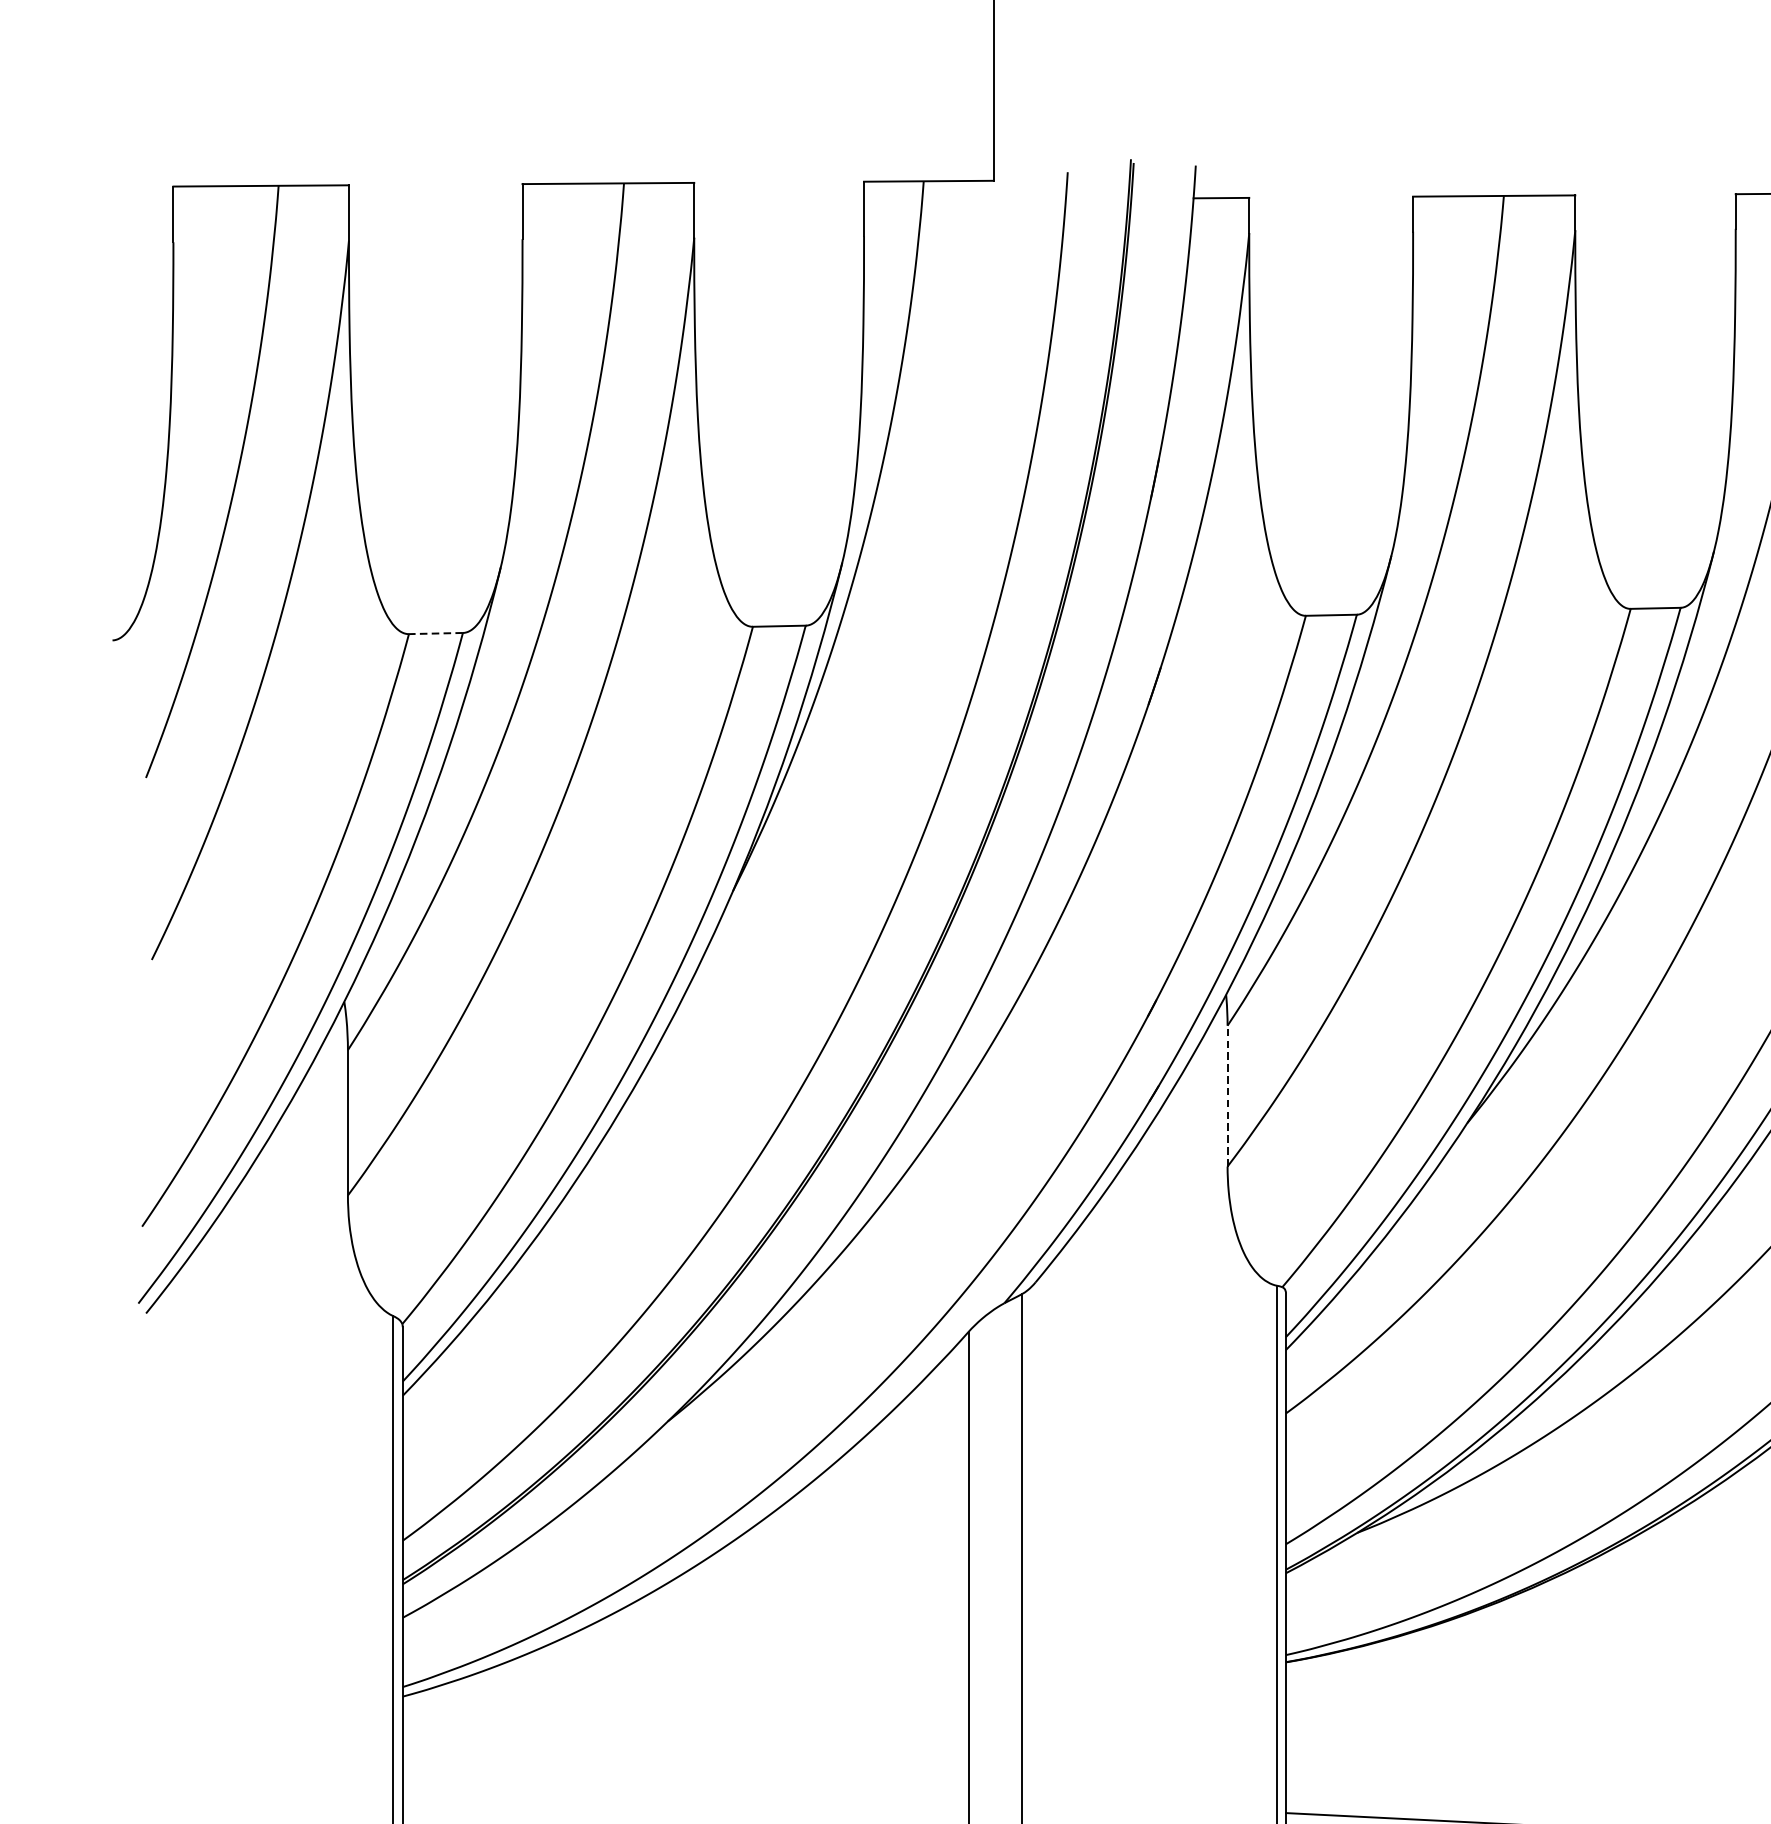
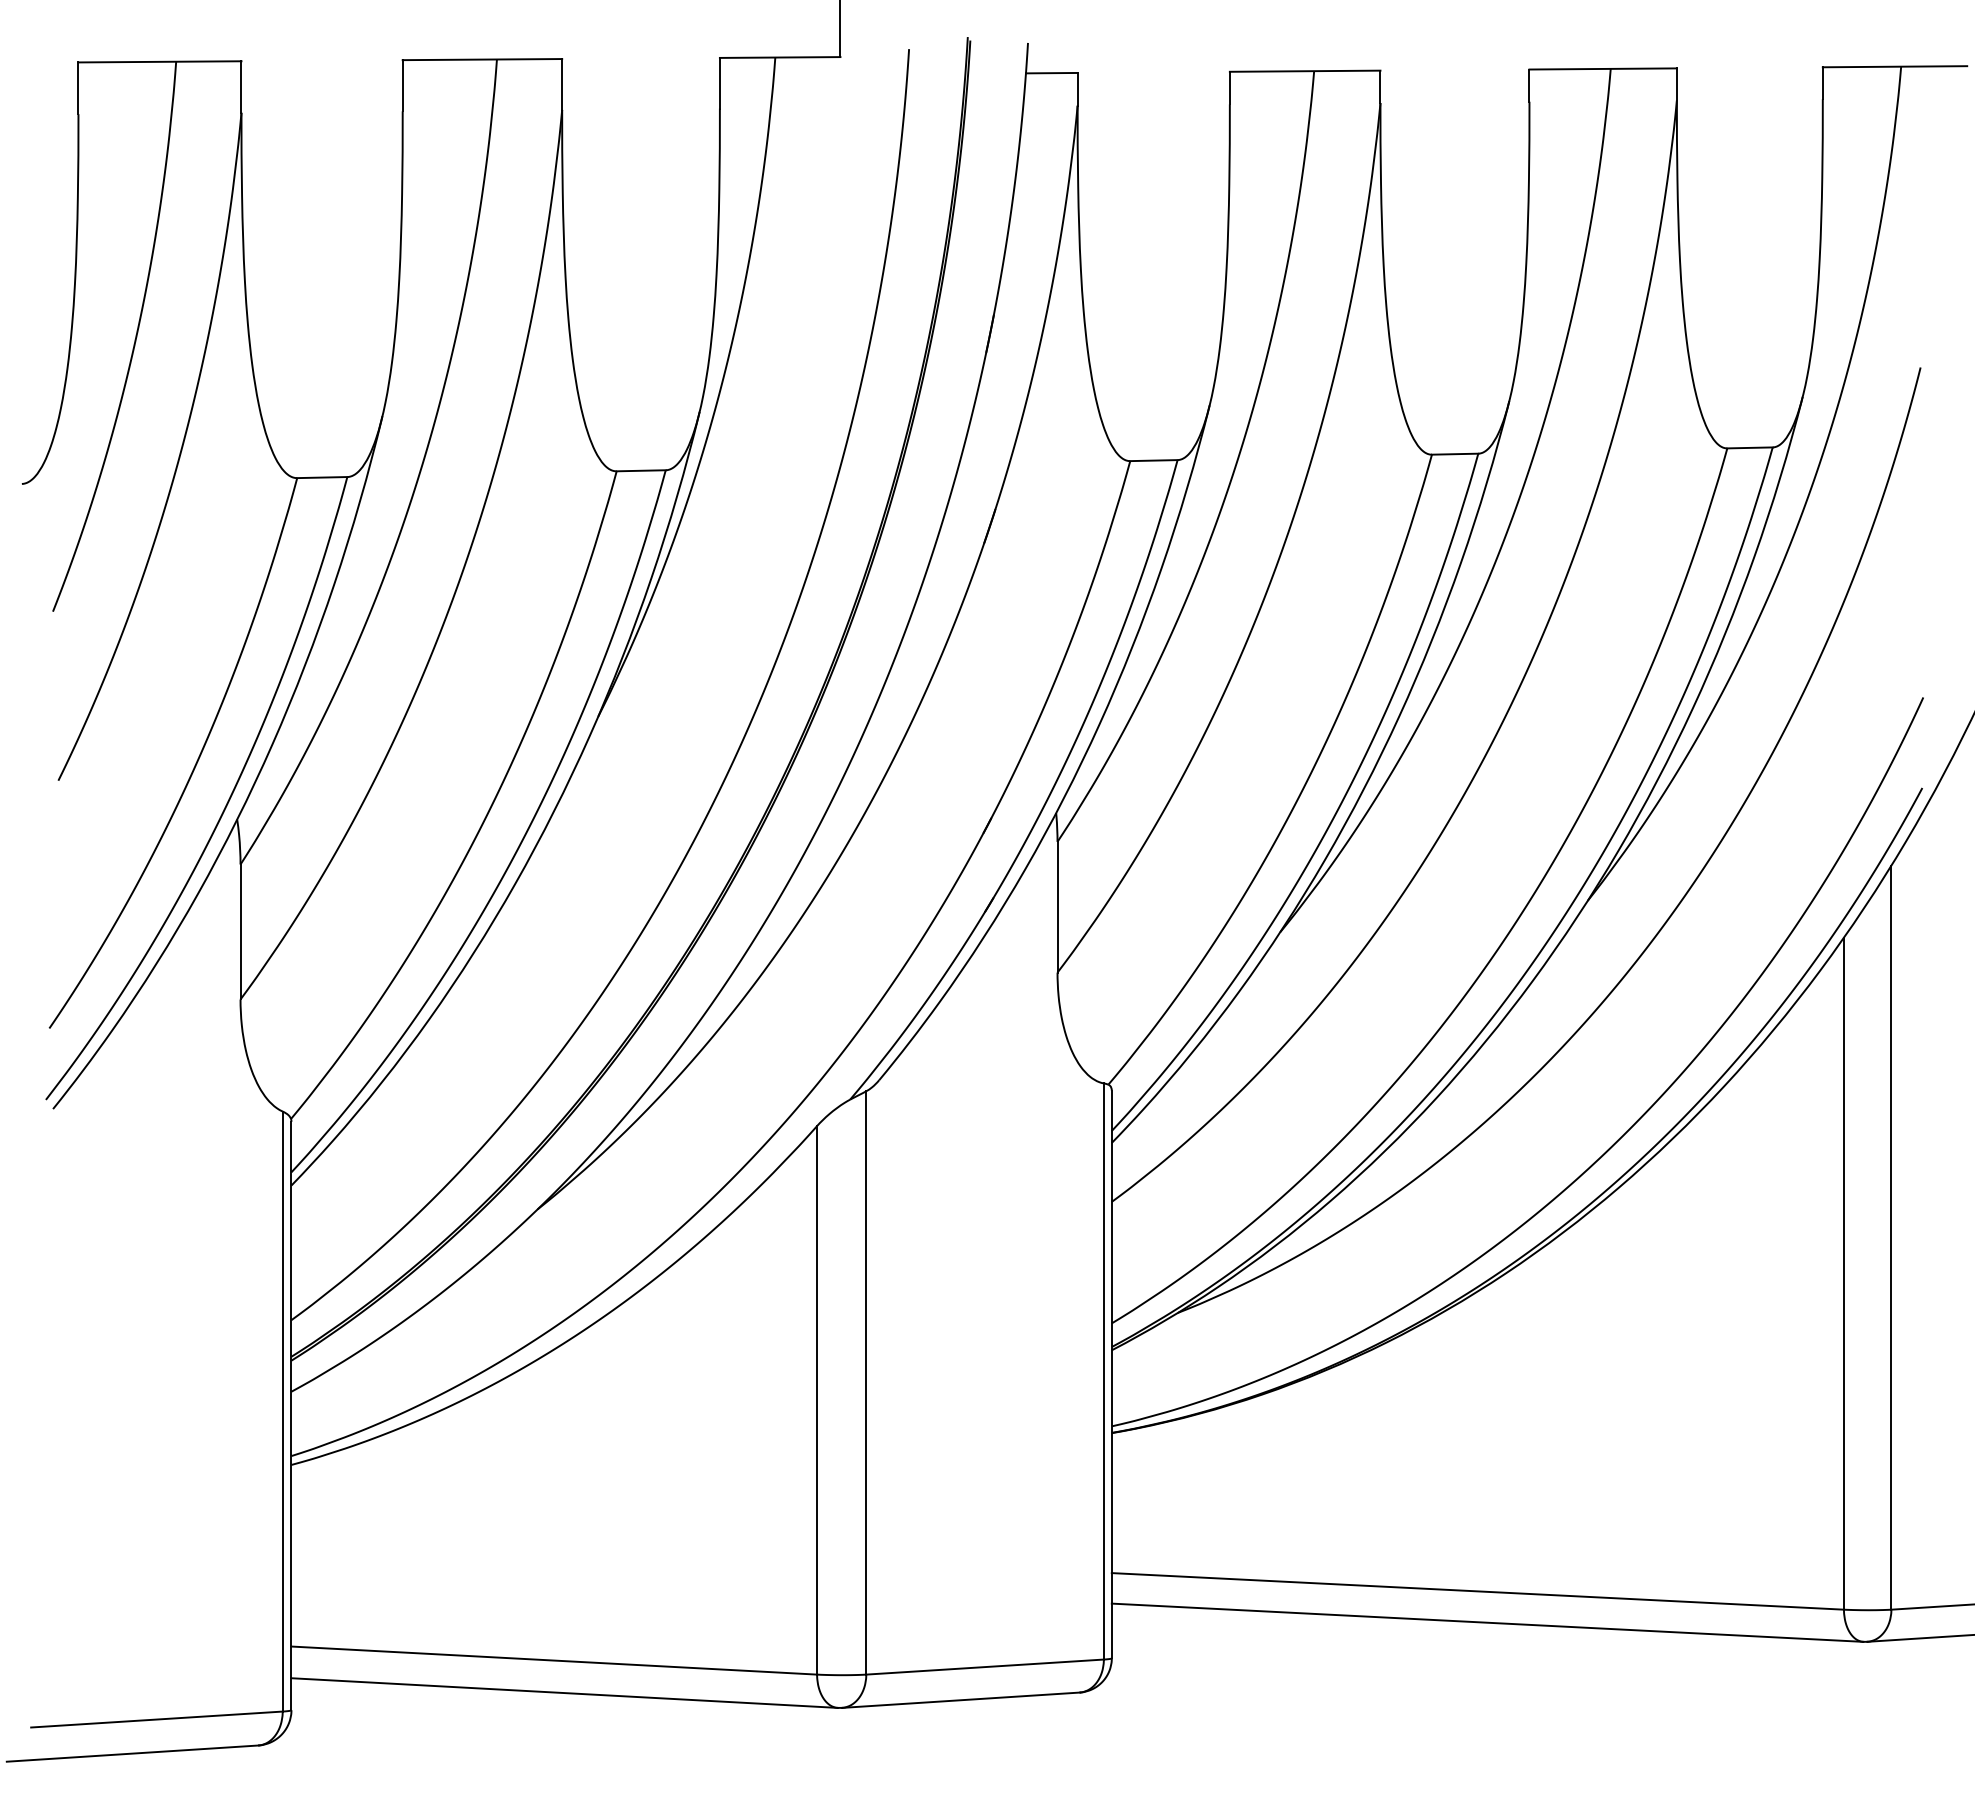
line: (435, 633) -> (321, 477), dashed -> solid
line: (1227, 1095) -> (1057, 906), dashed -> solid

